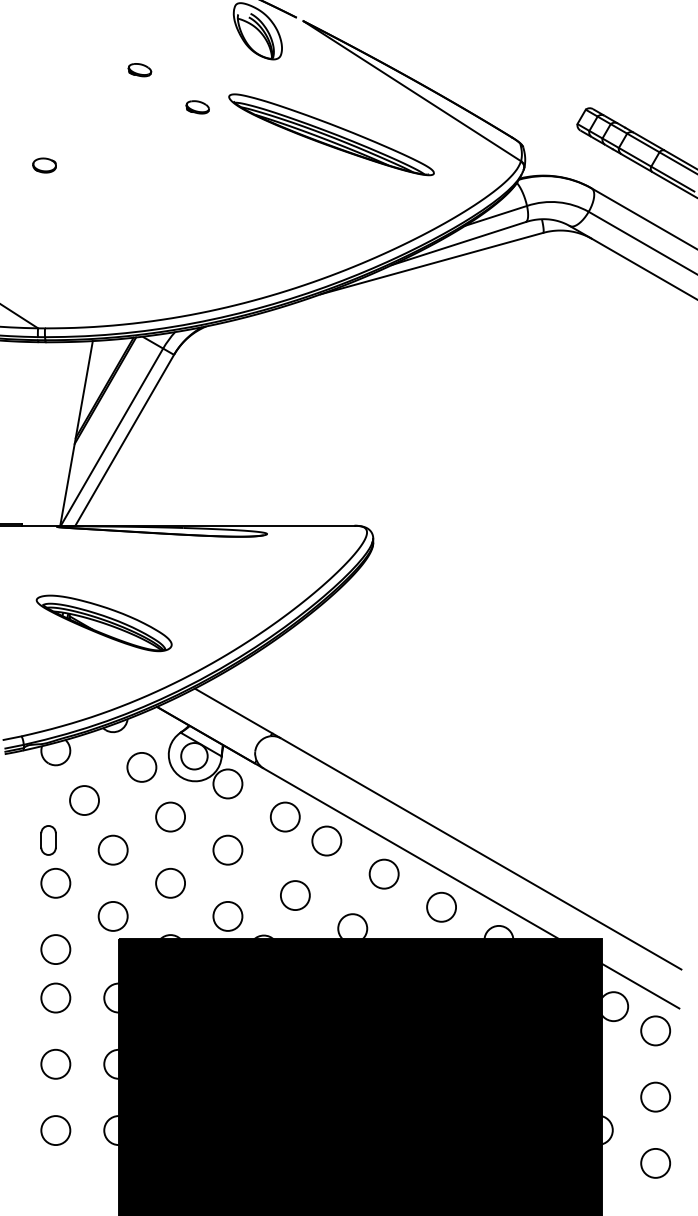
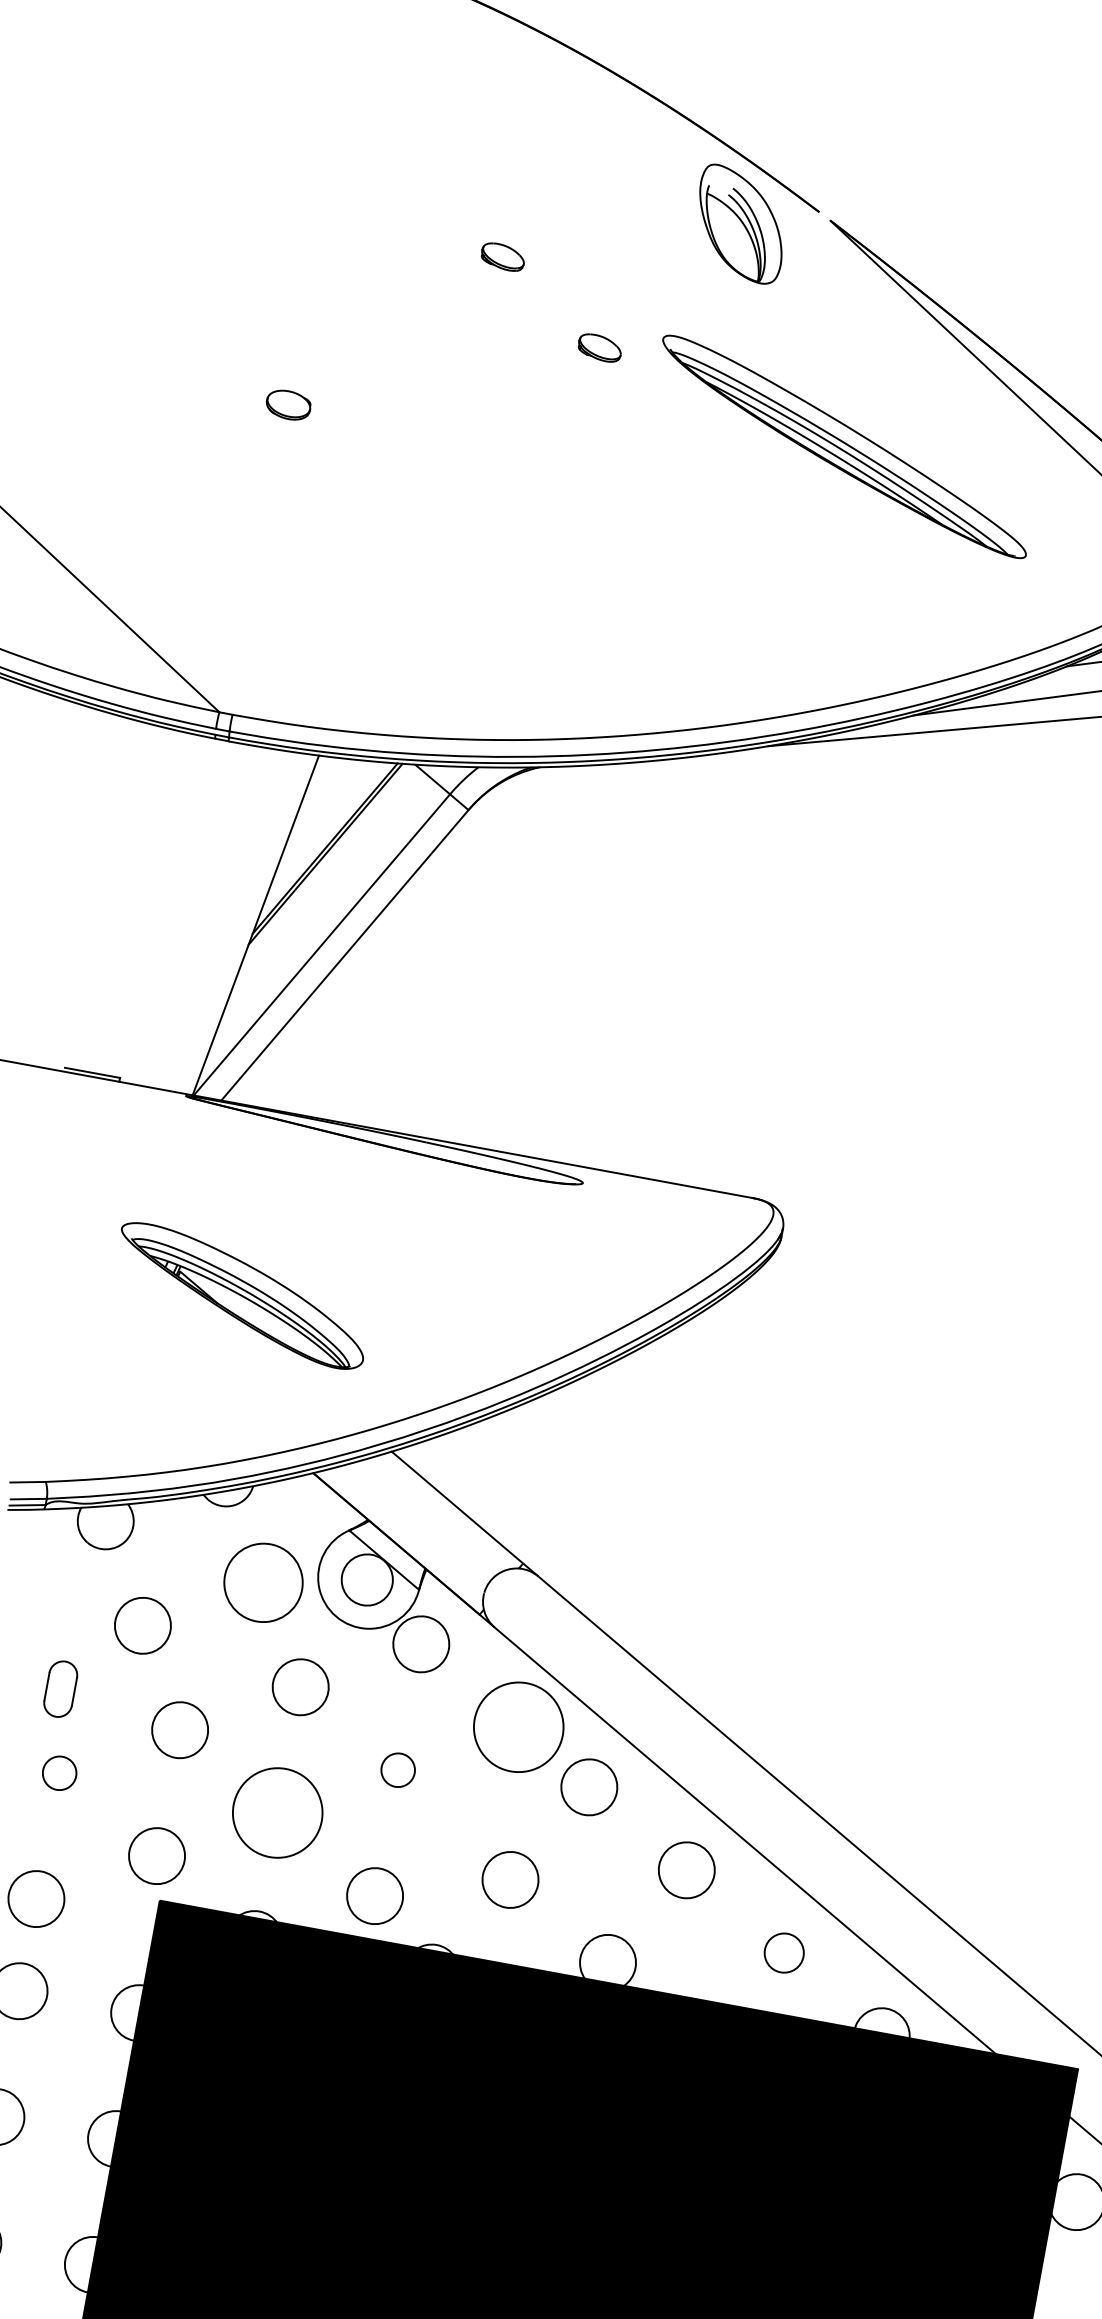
circle: (141, 766) -> (263, 1581), size x1.4
circle: (284, 816) -> (517, 1725), size x1.6
circle: (227, 849) -> (397, 1768), size x0.6
circle: (55, 883) -> (58, 1773), size x0.6
circle: (170, 883) -> (277, 1813), size x1.6
circle: (441, 906) -> (784, 1951), size x0.7

